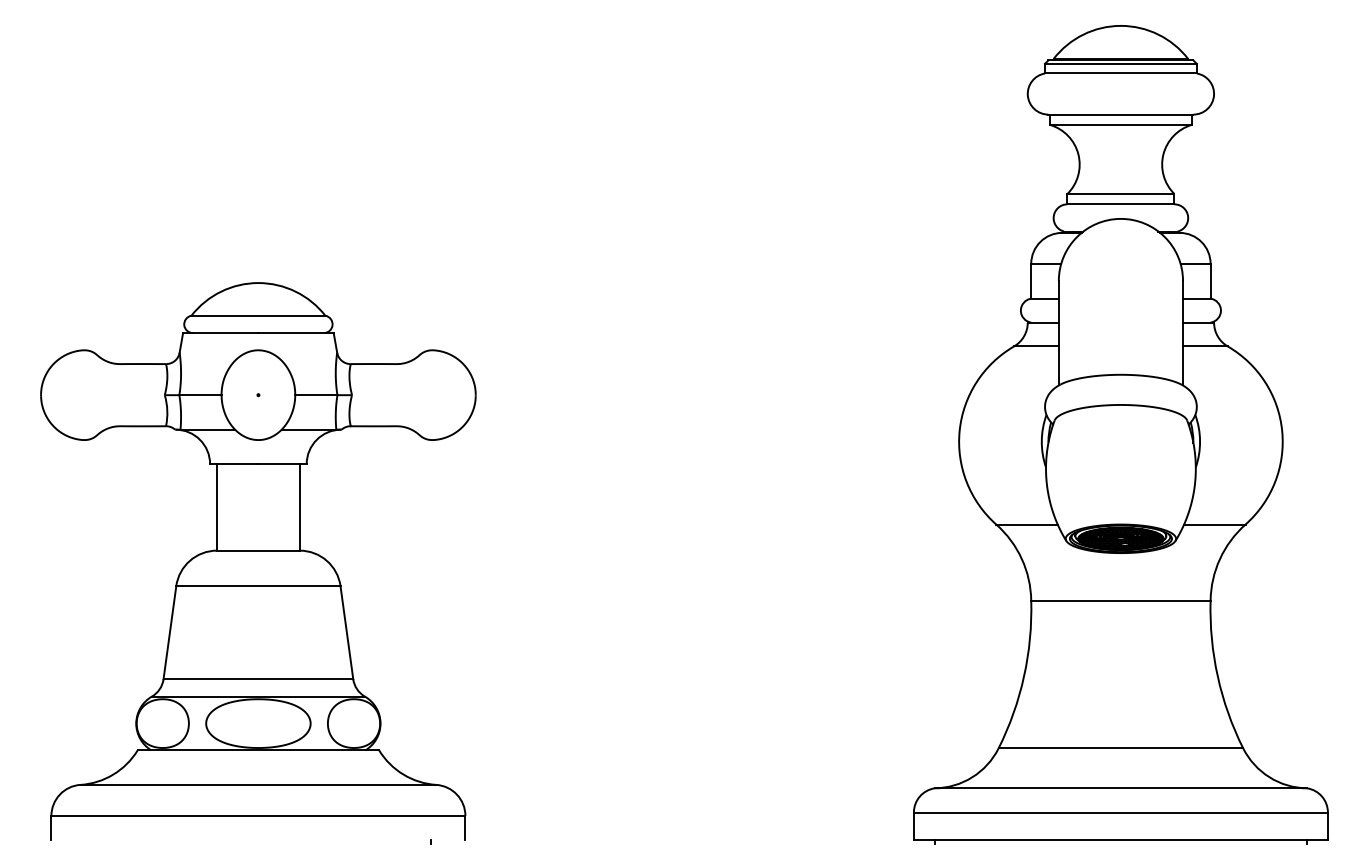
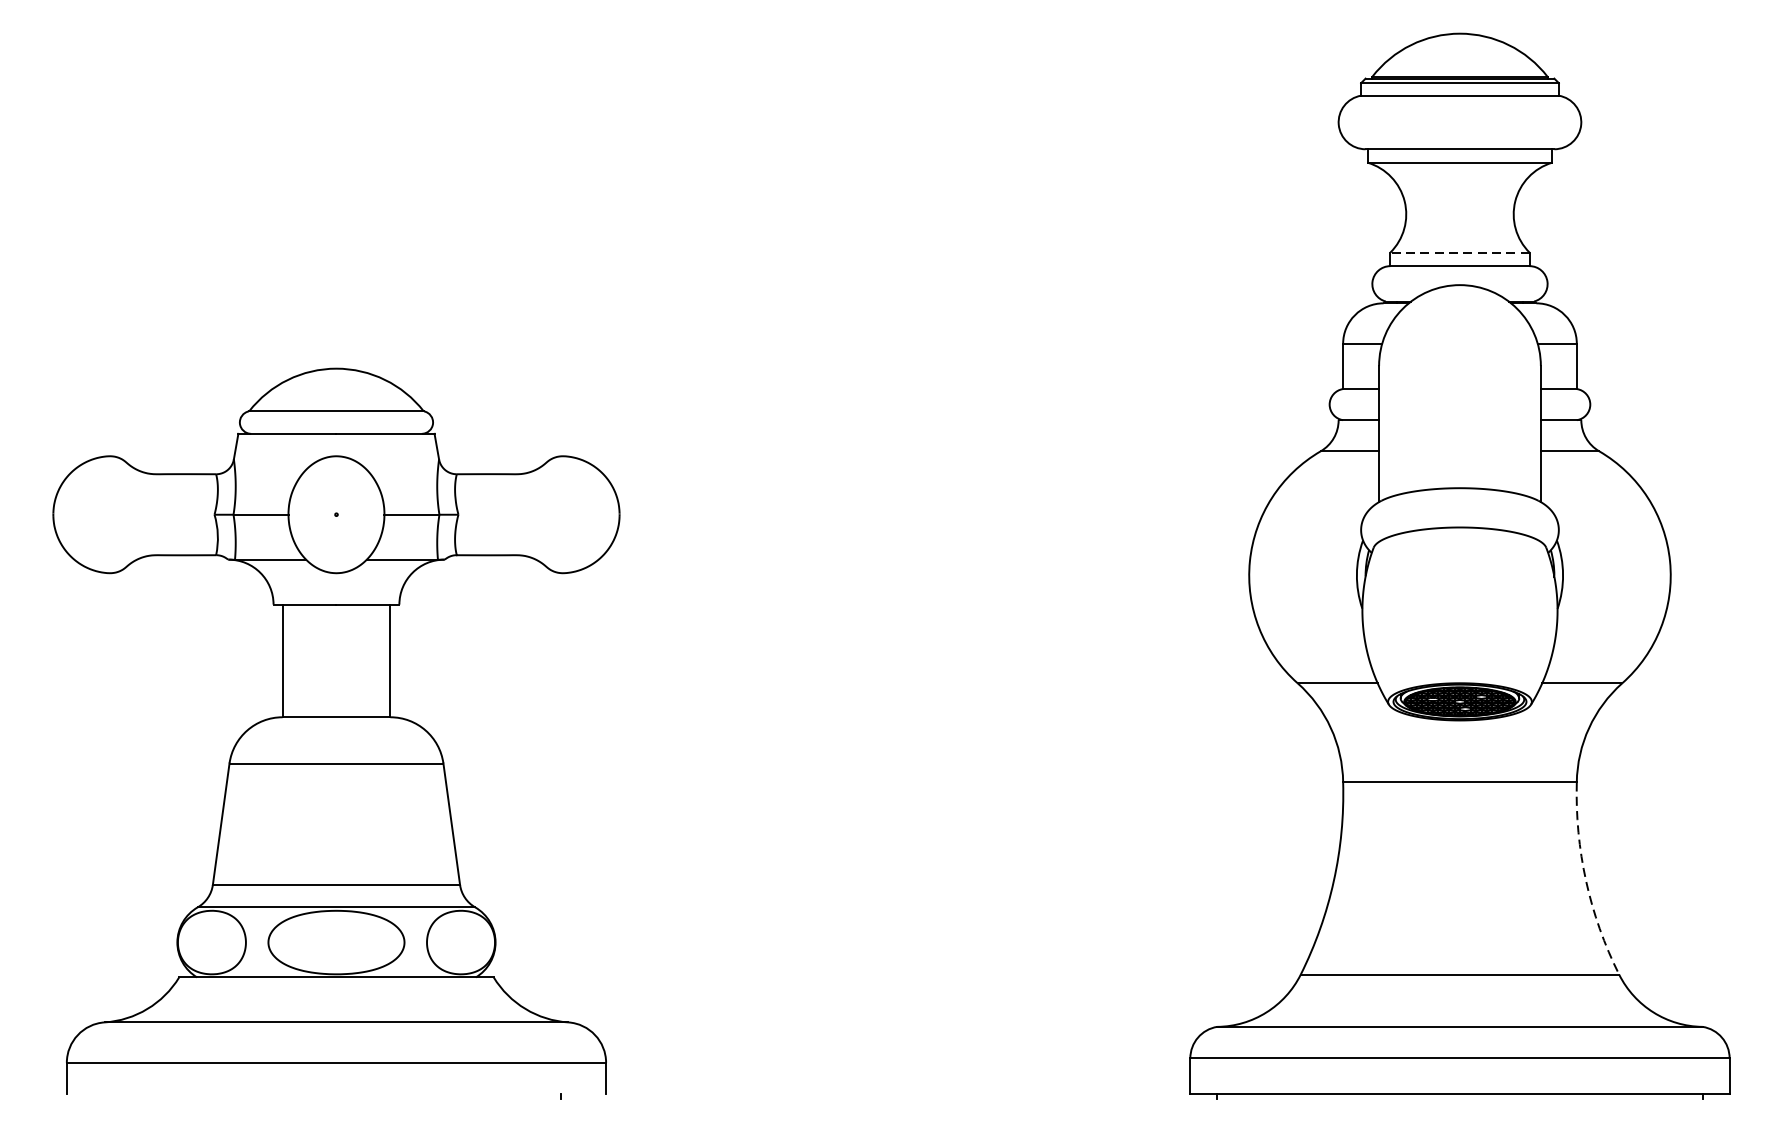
line: (1120, 194) -> (1459, 253), solid -> dashed
arc: (1217, 676) -> (1585, 881), solid -> dashed

